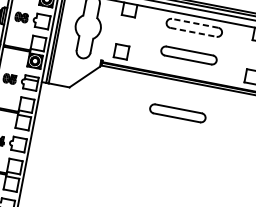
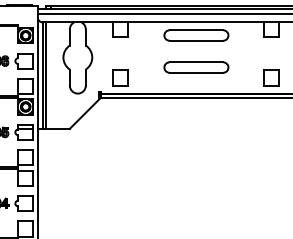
line: (195, 23) -> (196, 30), dashed -> solid
line: (193, 32) -> (196, 40), dashed -> solid
part: (177, 113) -> (196, 134), removed

